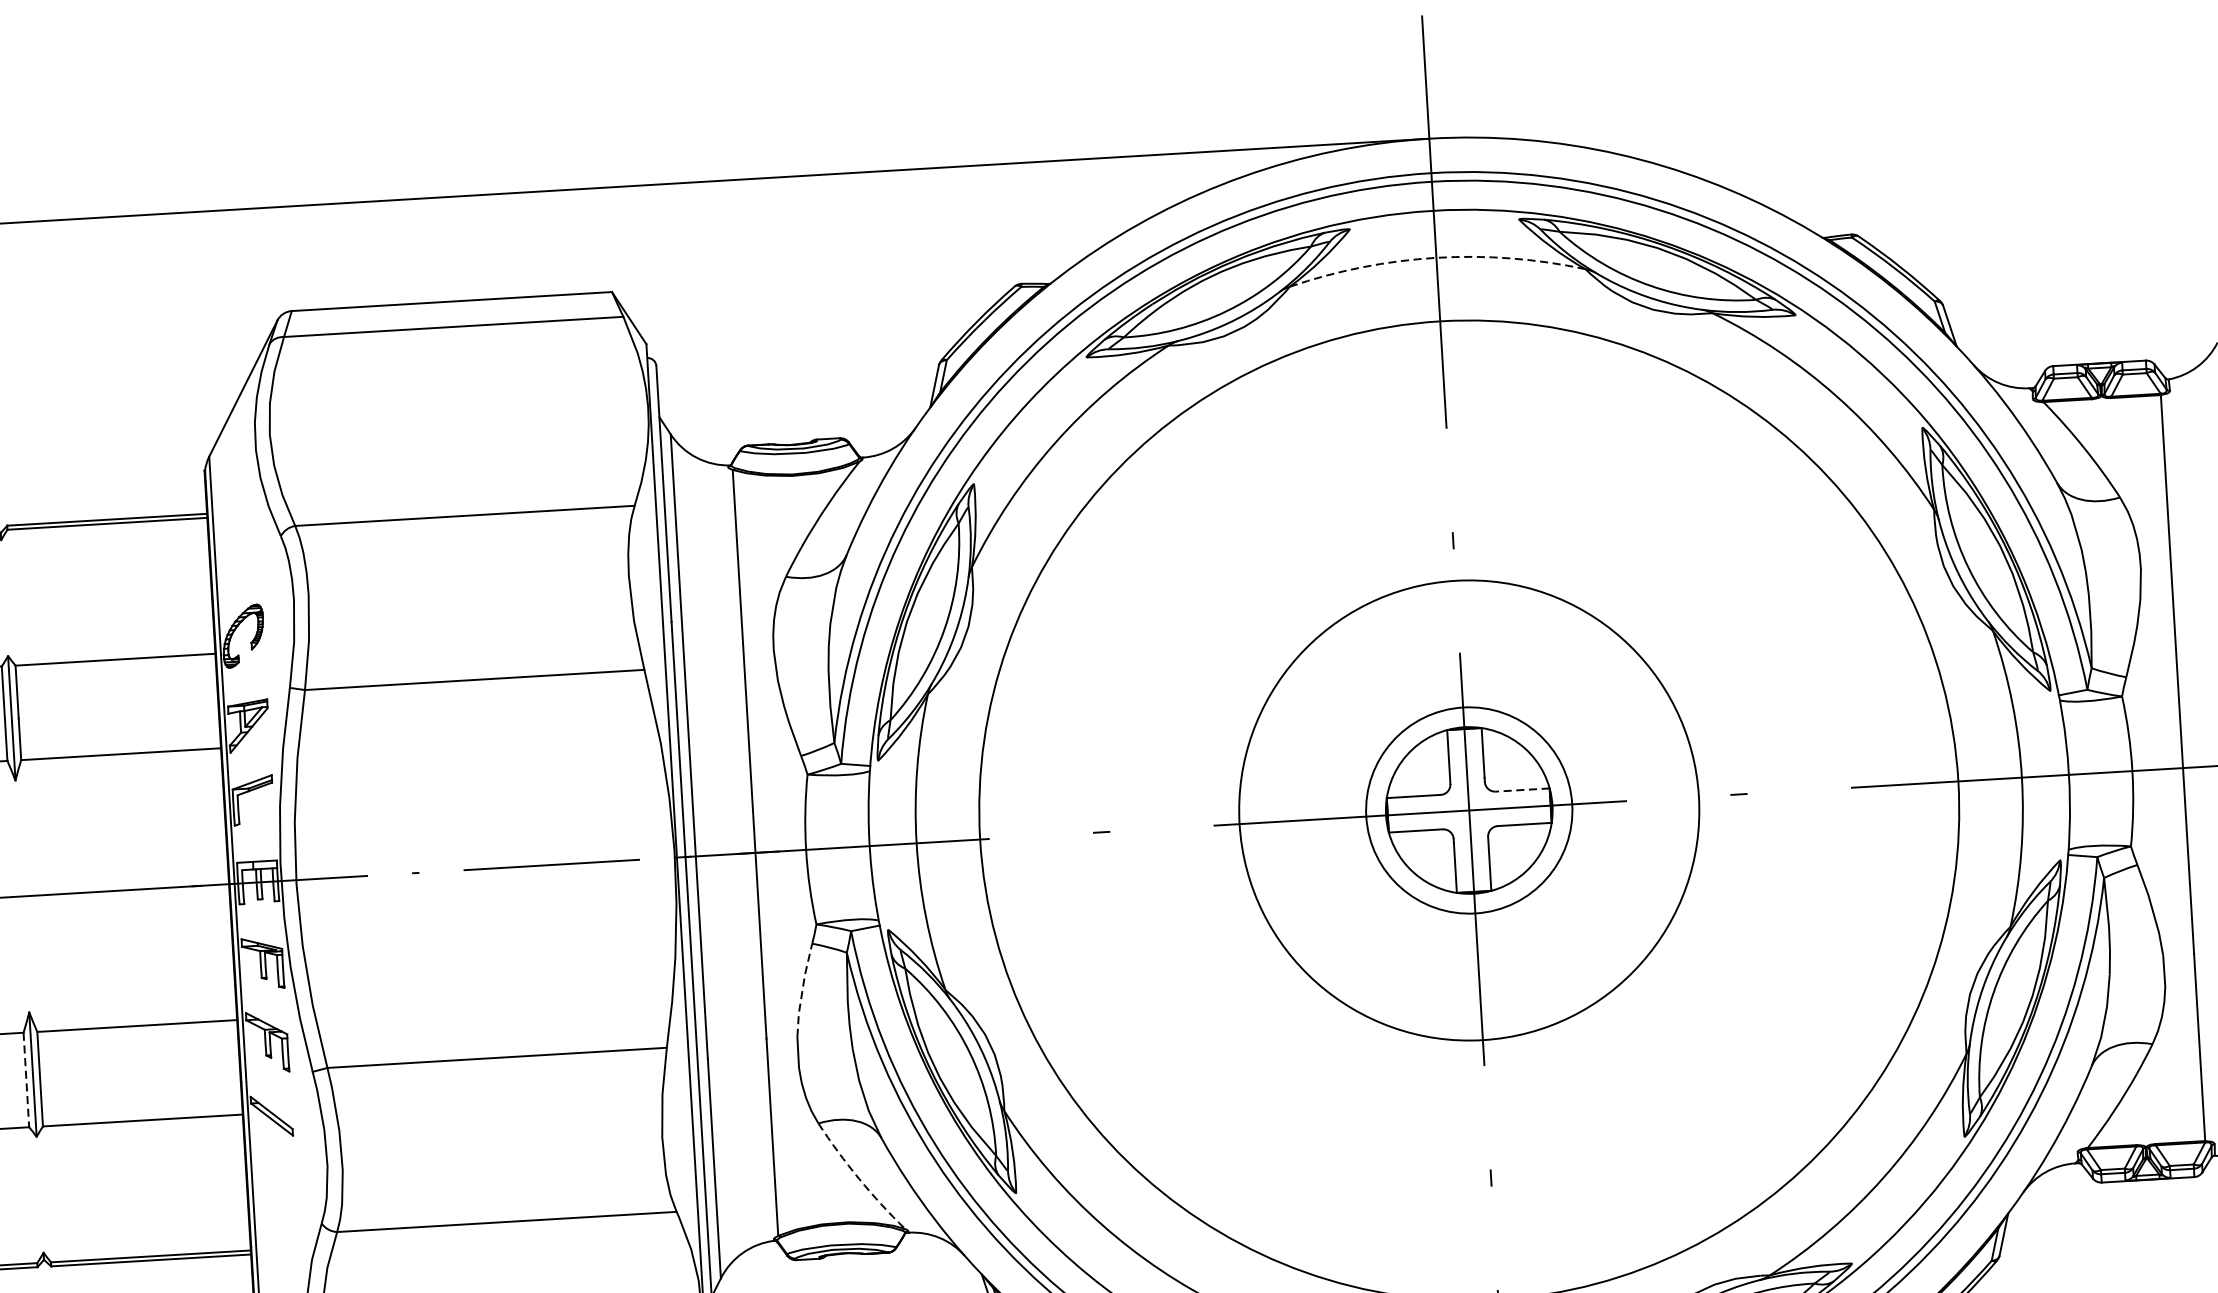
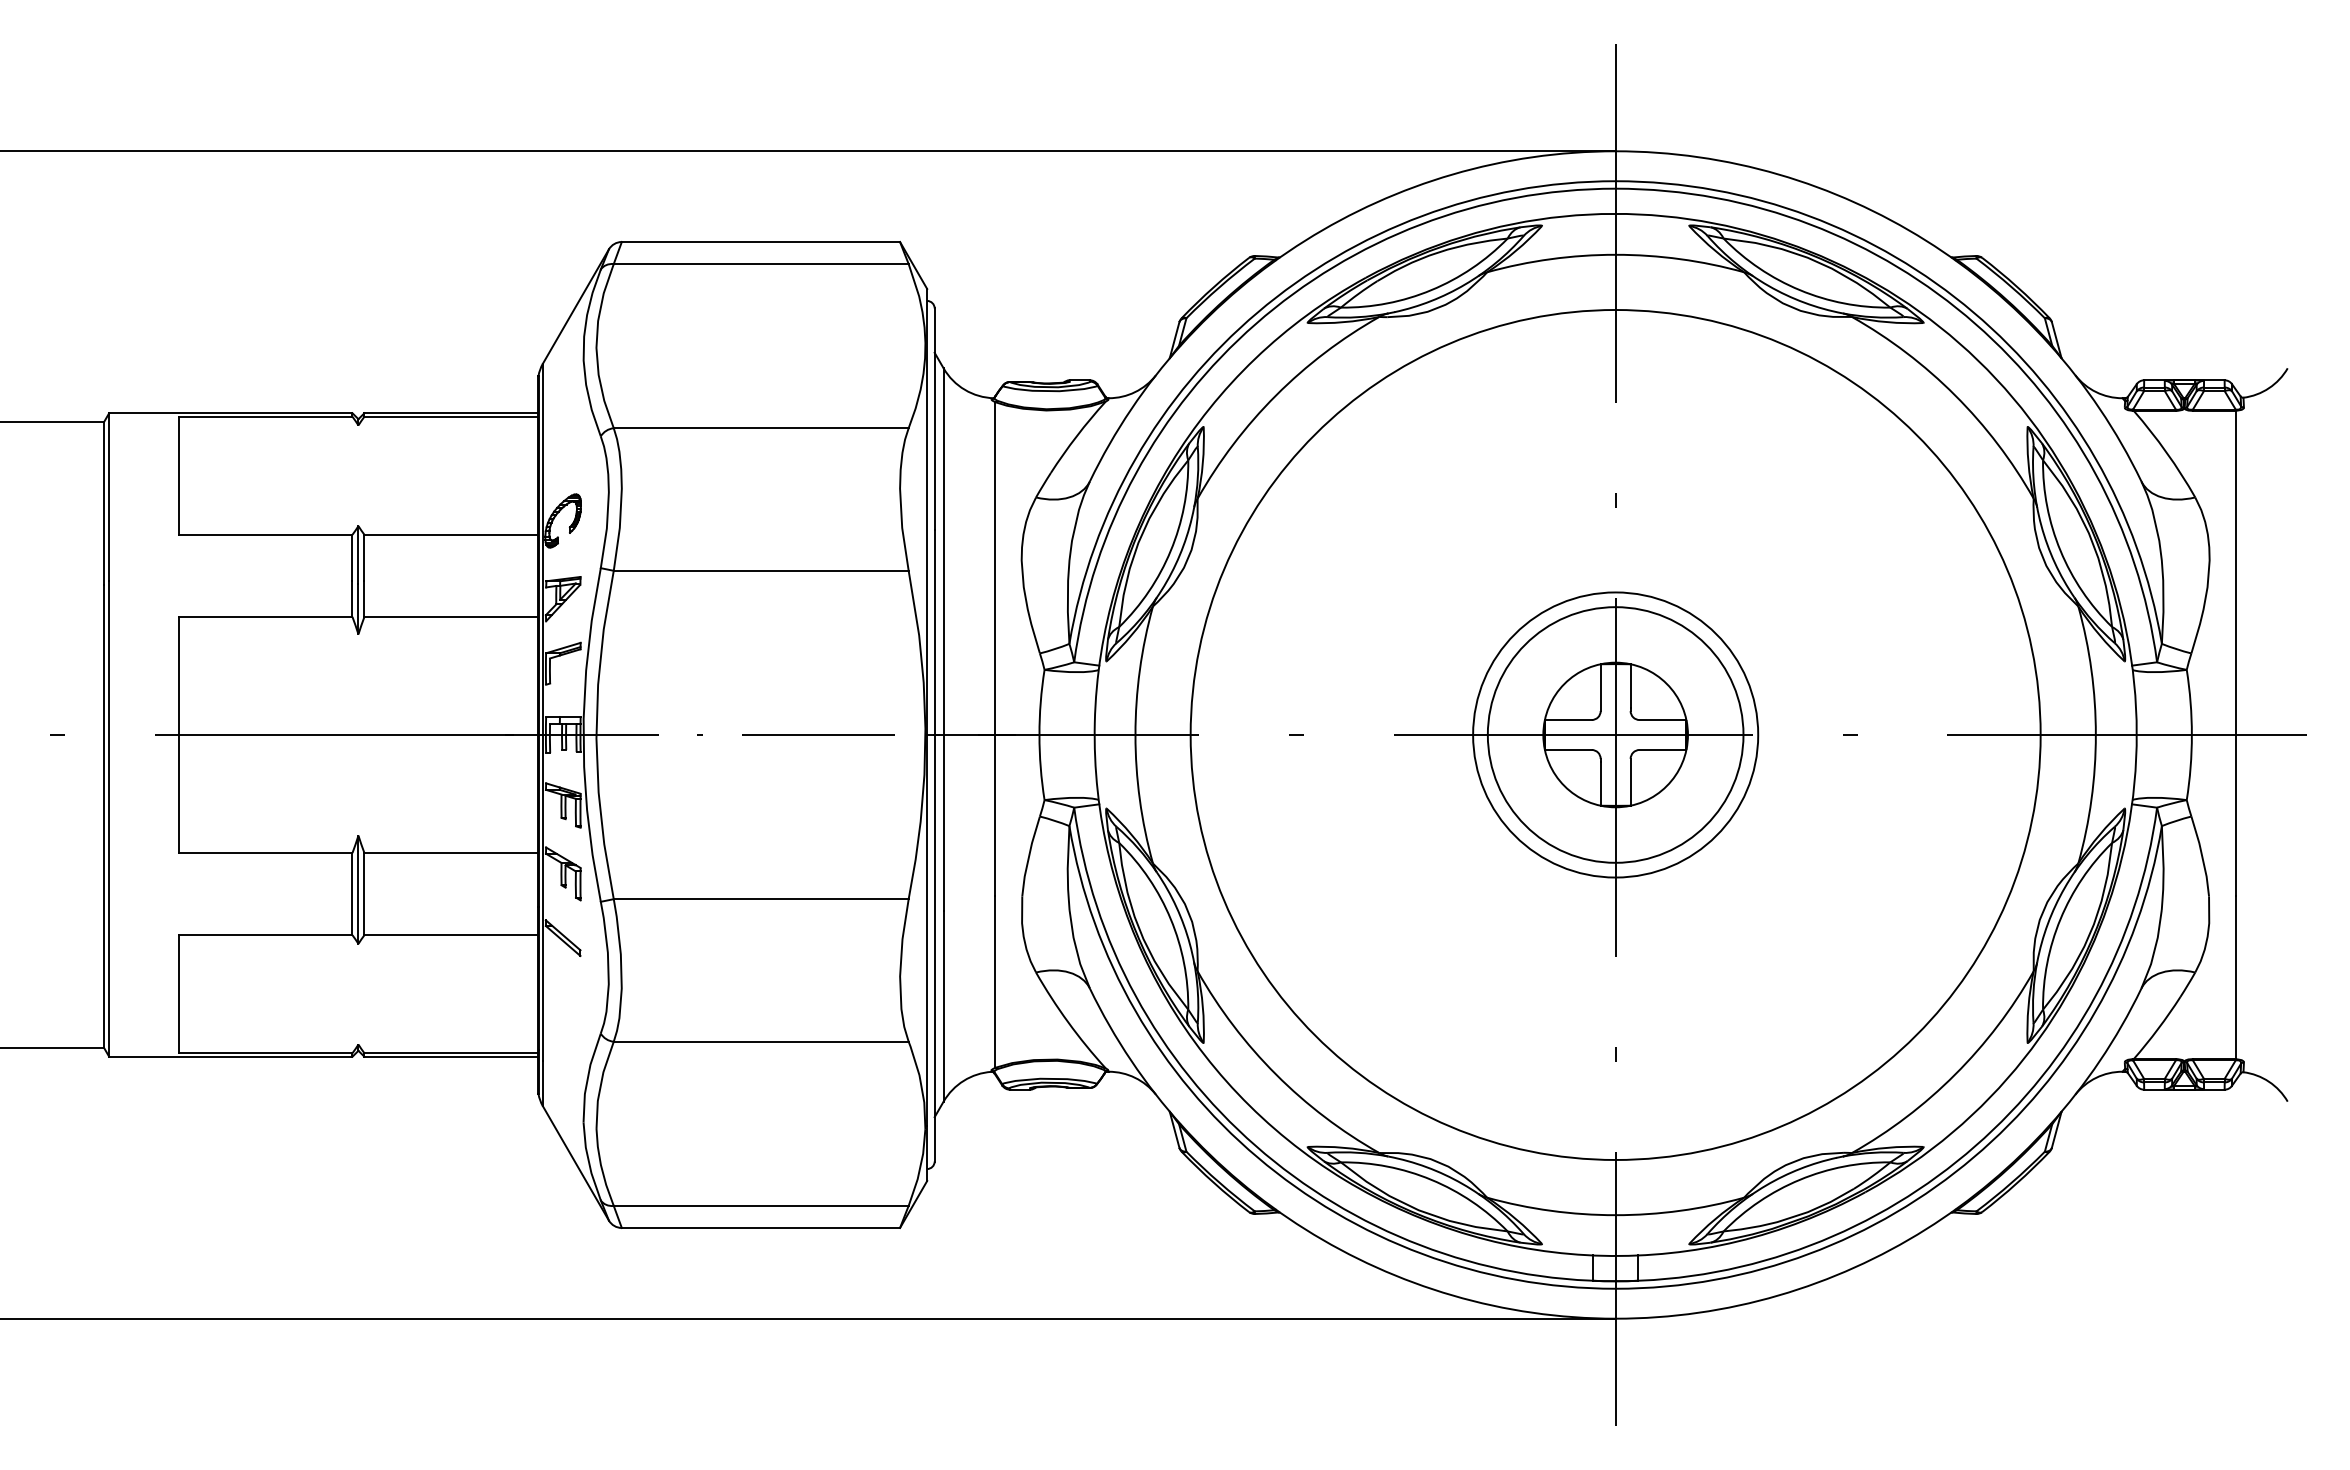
arc: (1436, 257) -> (1615, 254), dashed -> solid
line: (1522, 790) -> (1662, 720), dashed -> solid
circle: (1469, 809) -> (1615, 734), size x0.71
circle: (1469, 809) -> (1615, 734), size x1.43
line: (802, 990) -> (1029, 856), dashed -> solid
line: (26, 1080) -> (352, 894), dashed -> solid
arc: (859, 1178) -> (1068, 1022), dashed -> solid

